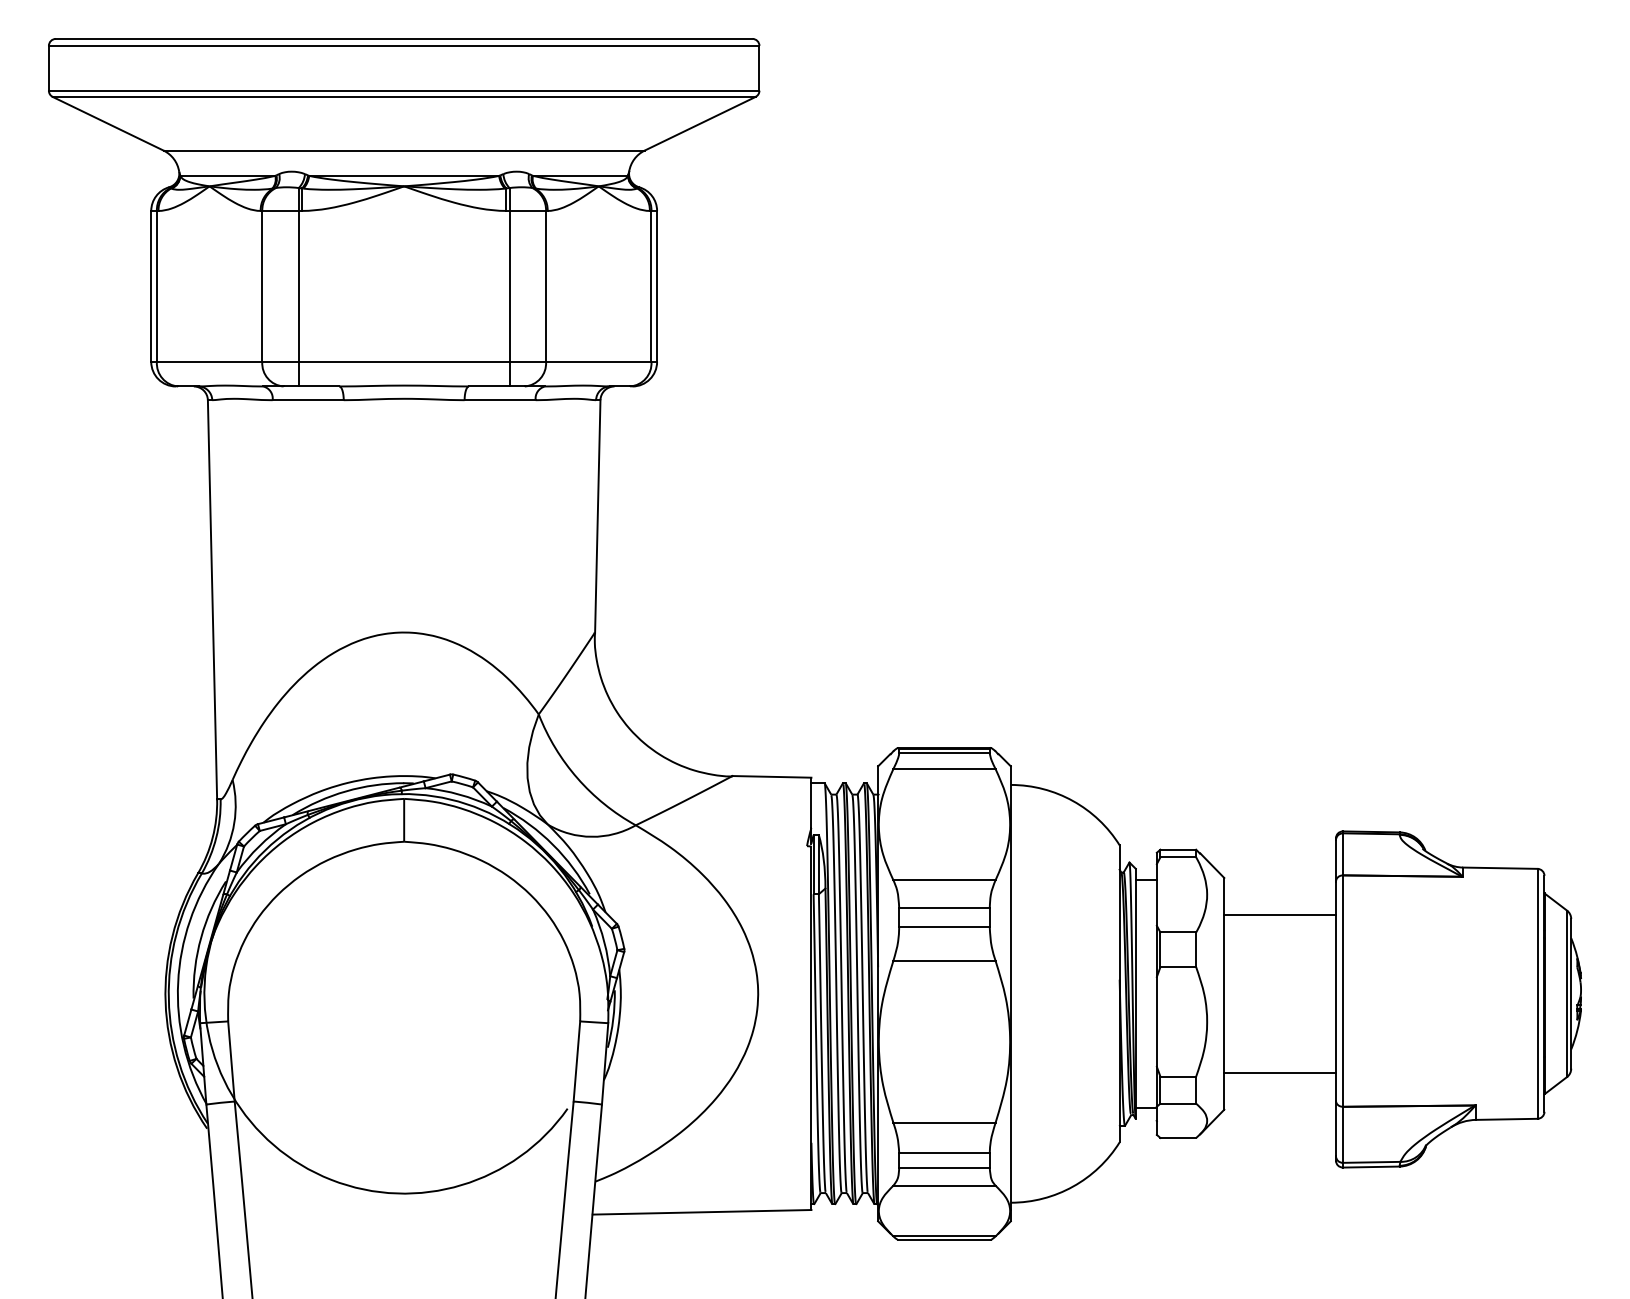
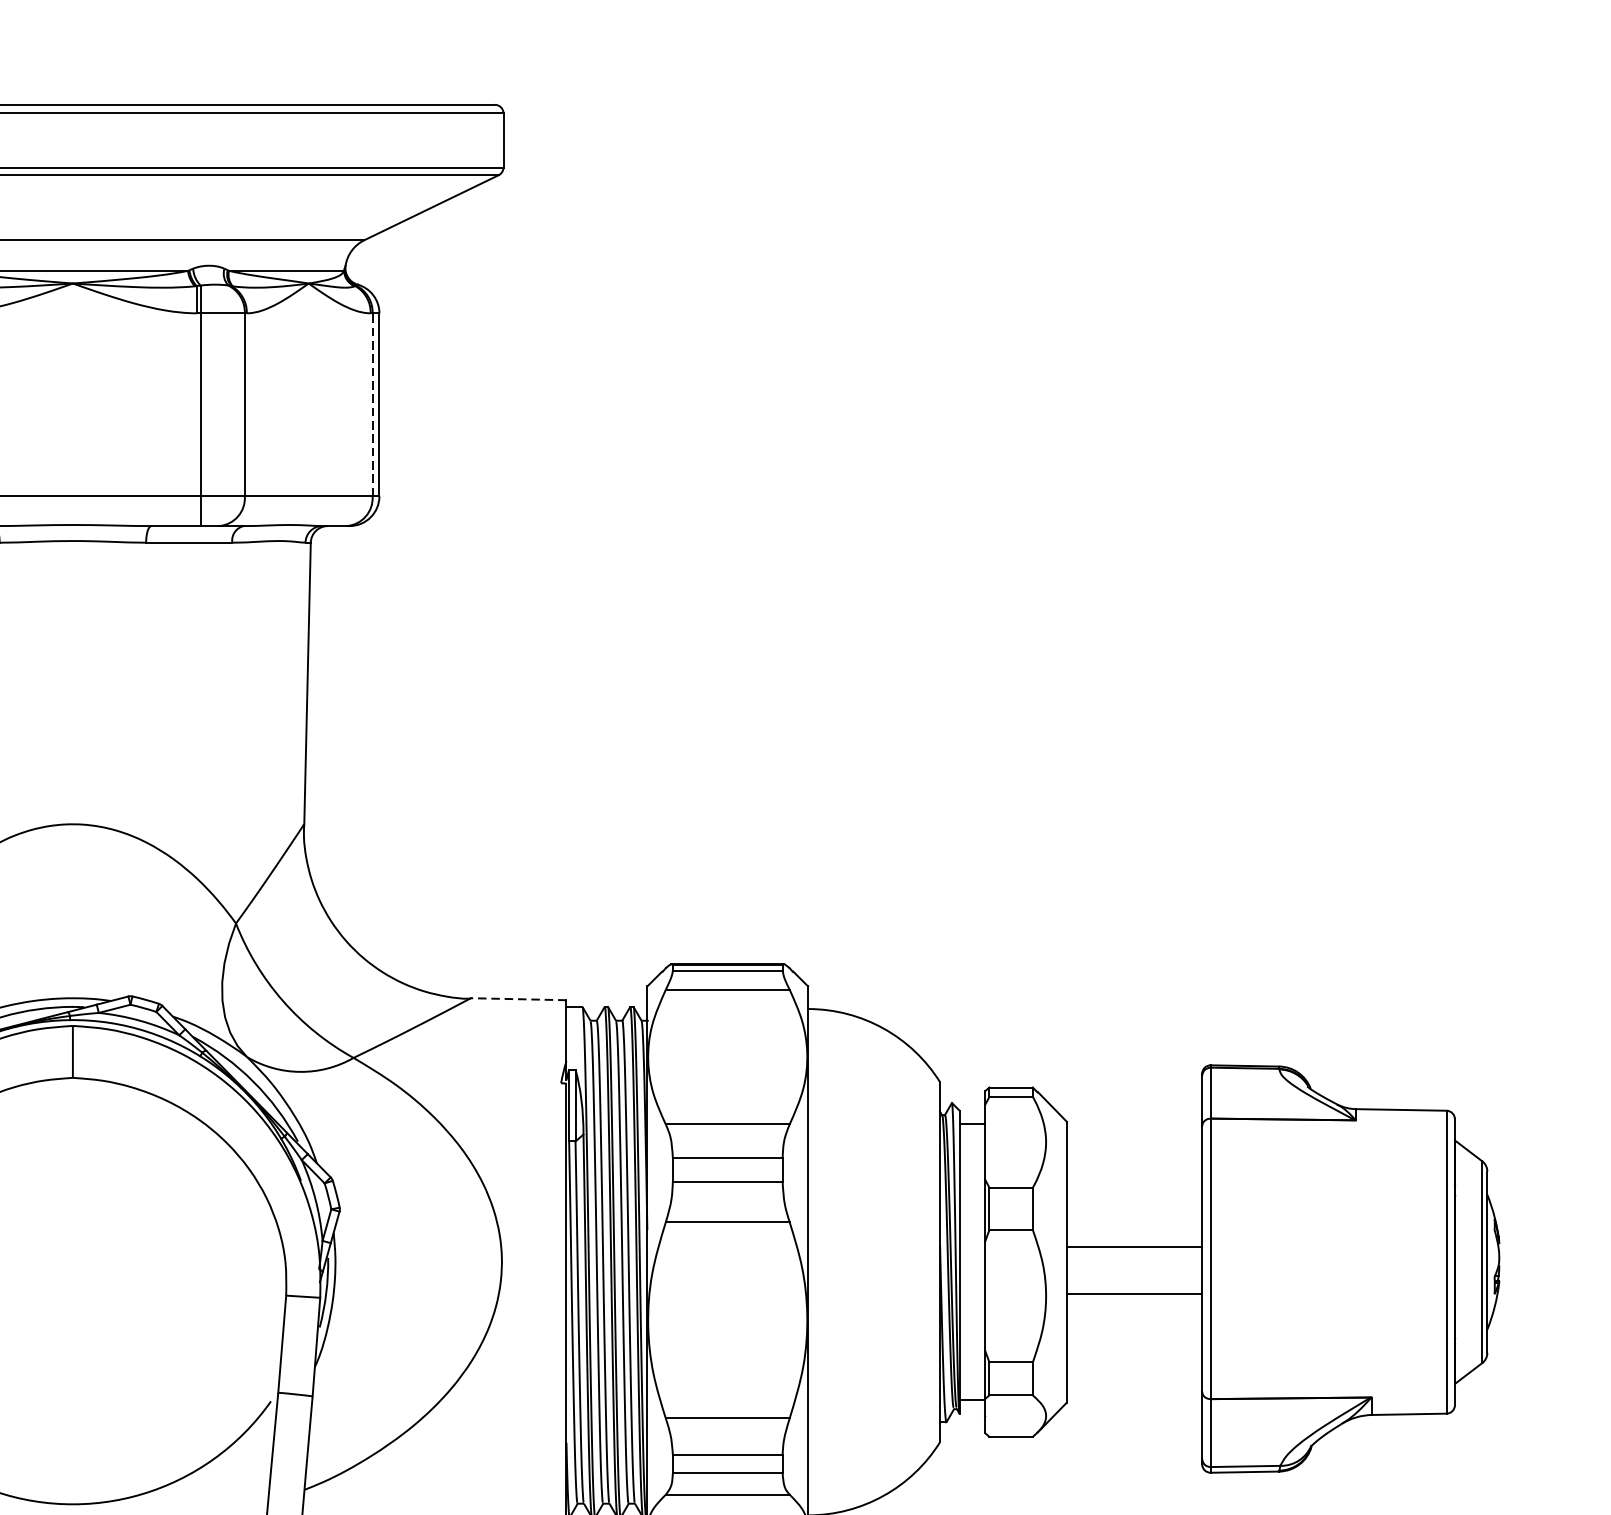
line: (651, 285) -> (372, 403), solid -> dashed
line: (771, 776) -> (518, 998), solid -> dashed
line: (1279, 914) -> (1133, 1247), moved
line: (1279, 1073) -> (1133, 1294), moved

